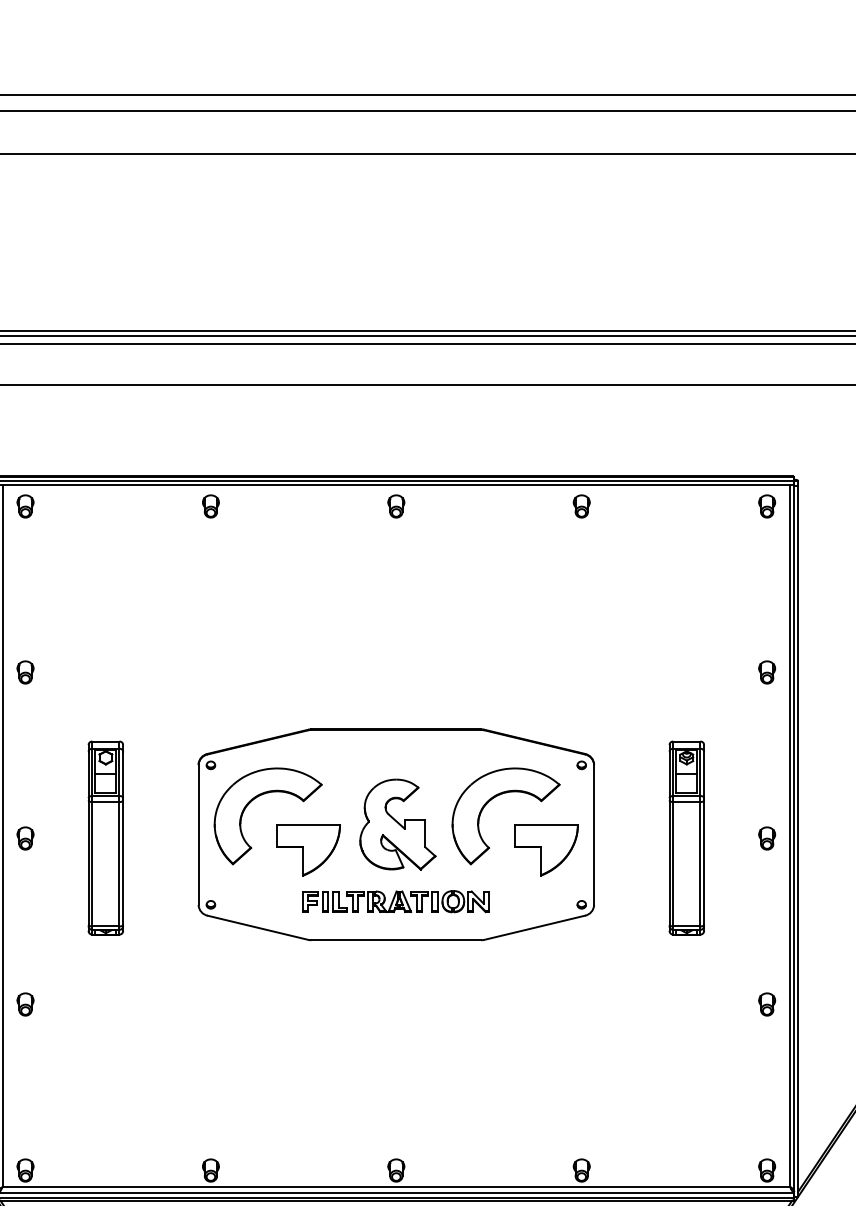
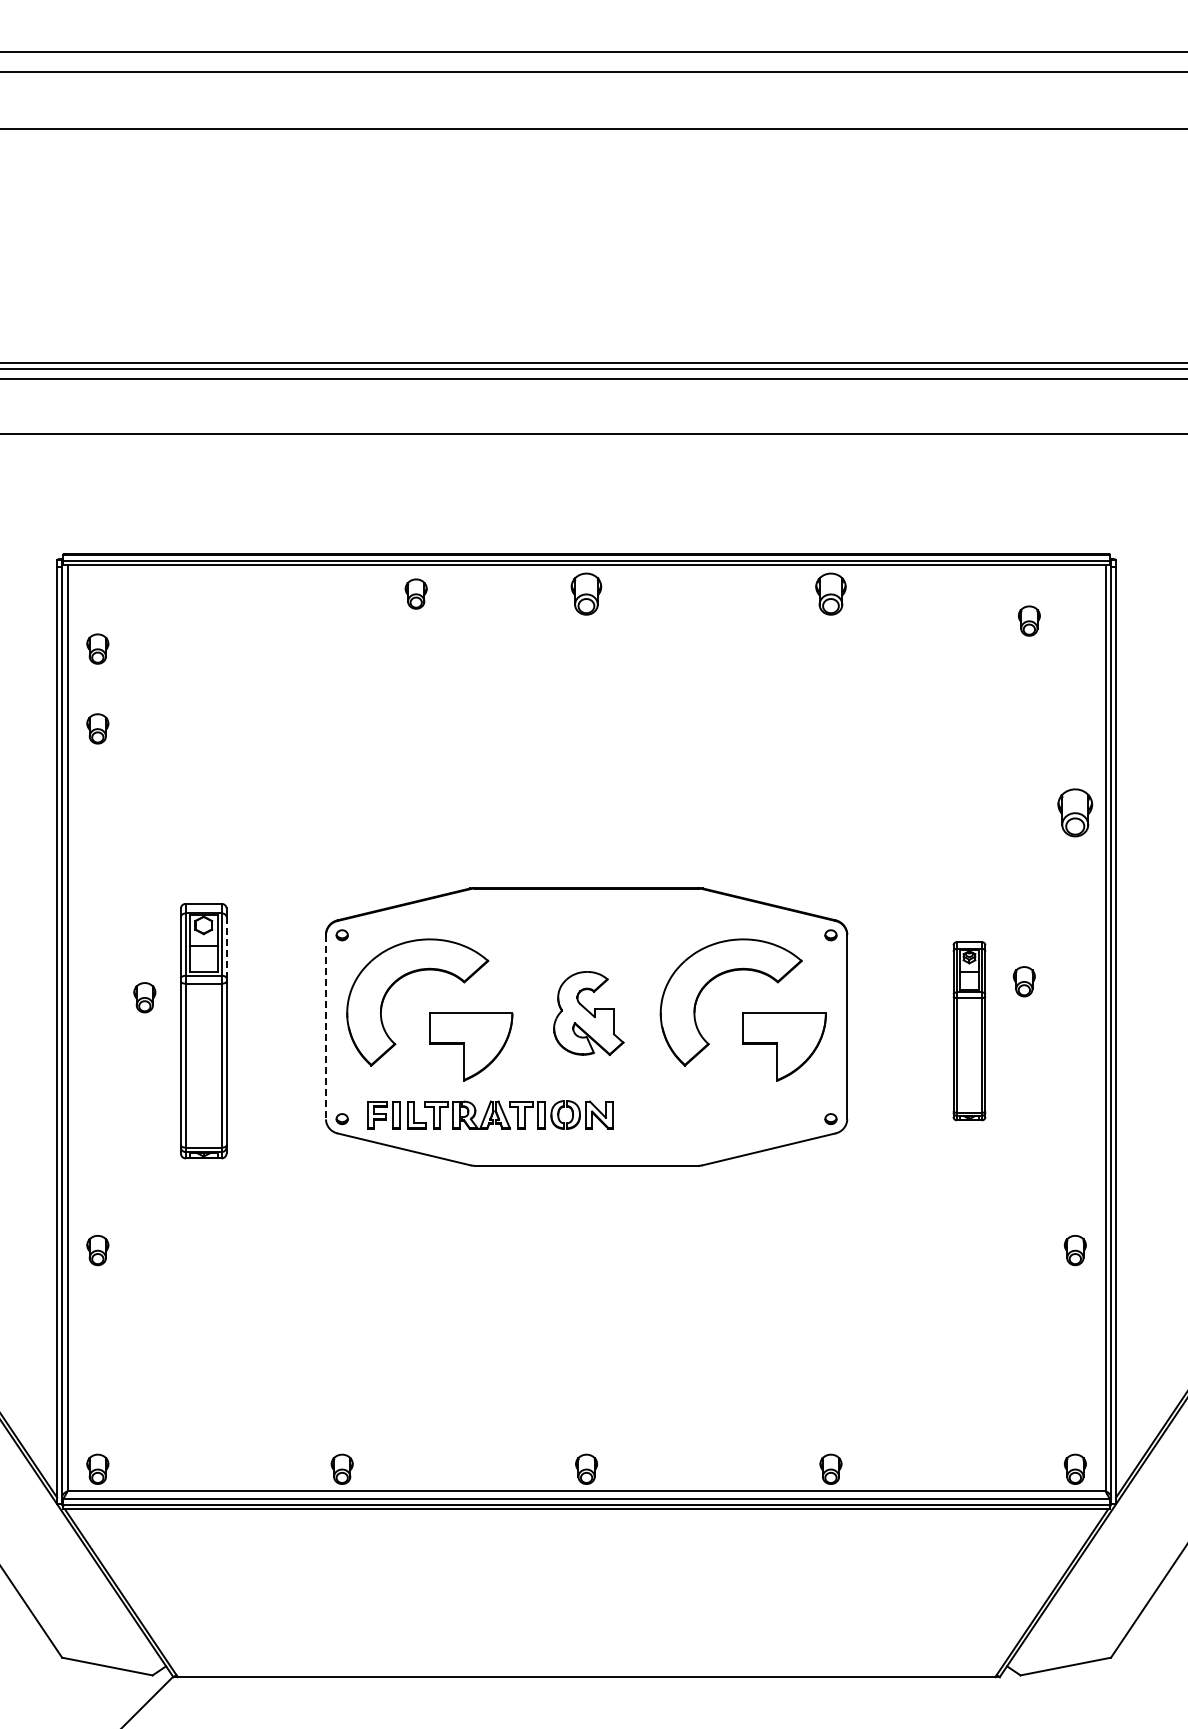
part: (25, 506) -> (97, 648), moved
part: (210, 506) -> (415, 593), moved
part: (396, 506) -> (586, 593), size x1.4
part: (581, 506) -> (830, 593), size x1.4
part: (766, 506) -> (1028, 620), moved
part: (25, 672) -> (97, 728), moved
part: (767, 672) -> (1075, 812), size x1.6
line: (123, 774) -> (226, 947), solid -> dashed
part: (397, 824) -> (588, 1013), size x0.7
line: (198, 835) -> (325, 1027), solid -> dashed
part: (25, 838) -> (144, 997), moved
part: (686, 838) -> (969, 1031), size x0.7
part: (766, 838) -> (1023, 981), moved
part: (396, 901) -> (490, 1114), moved

